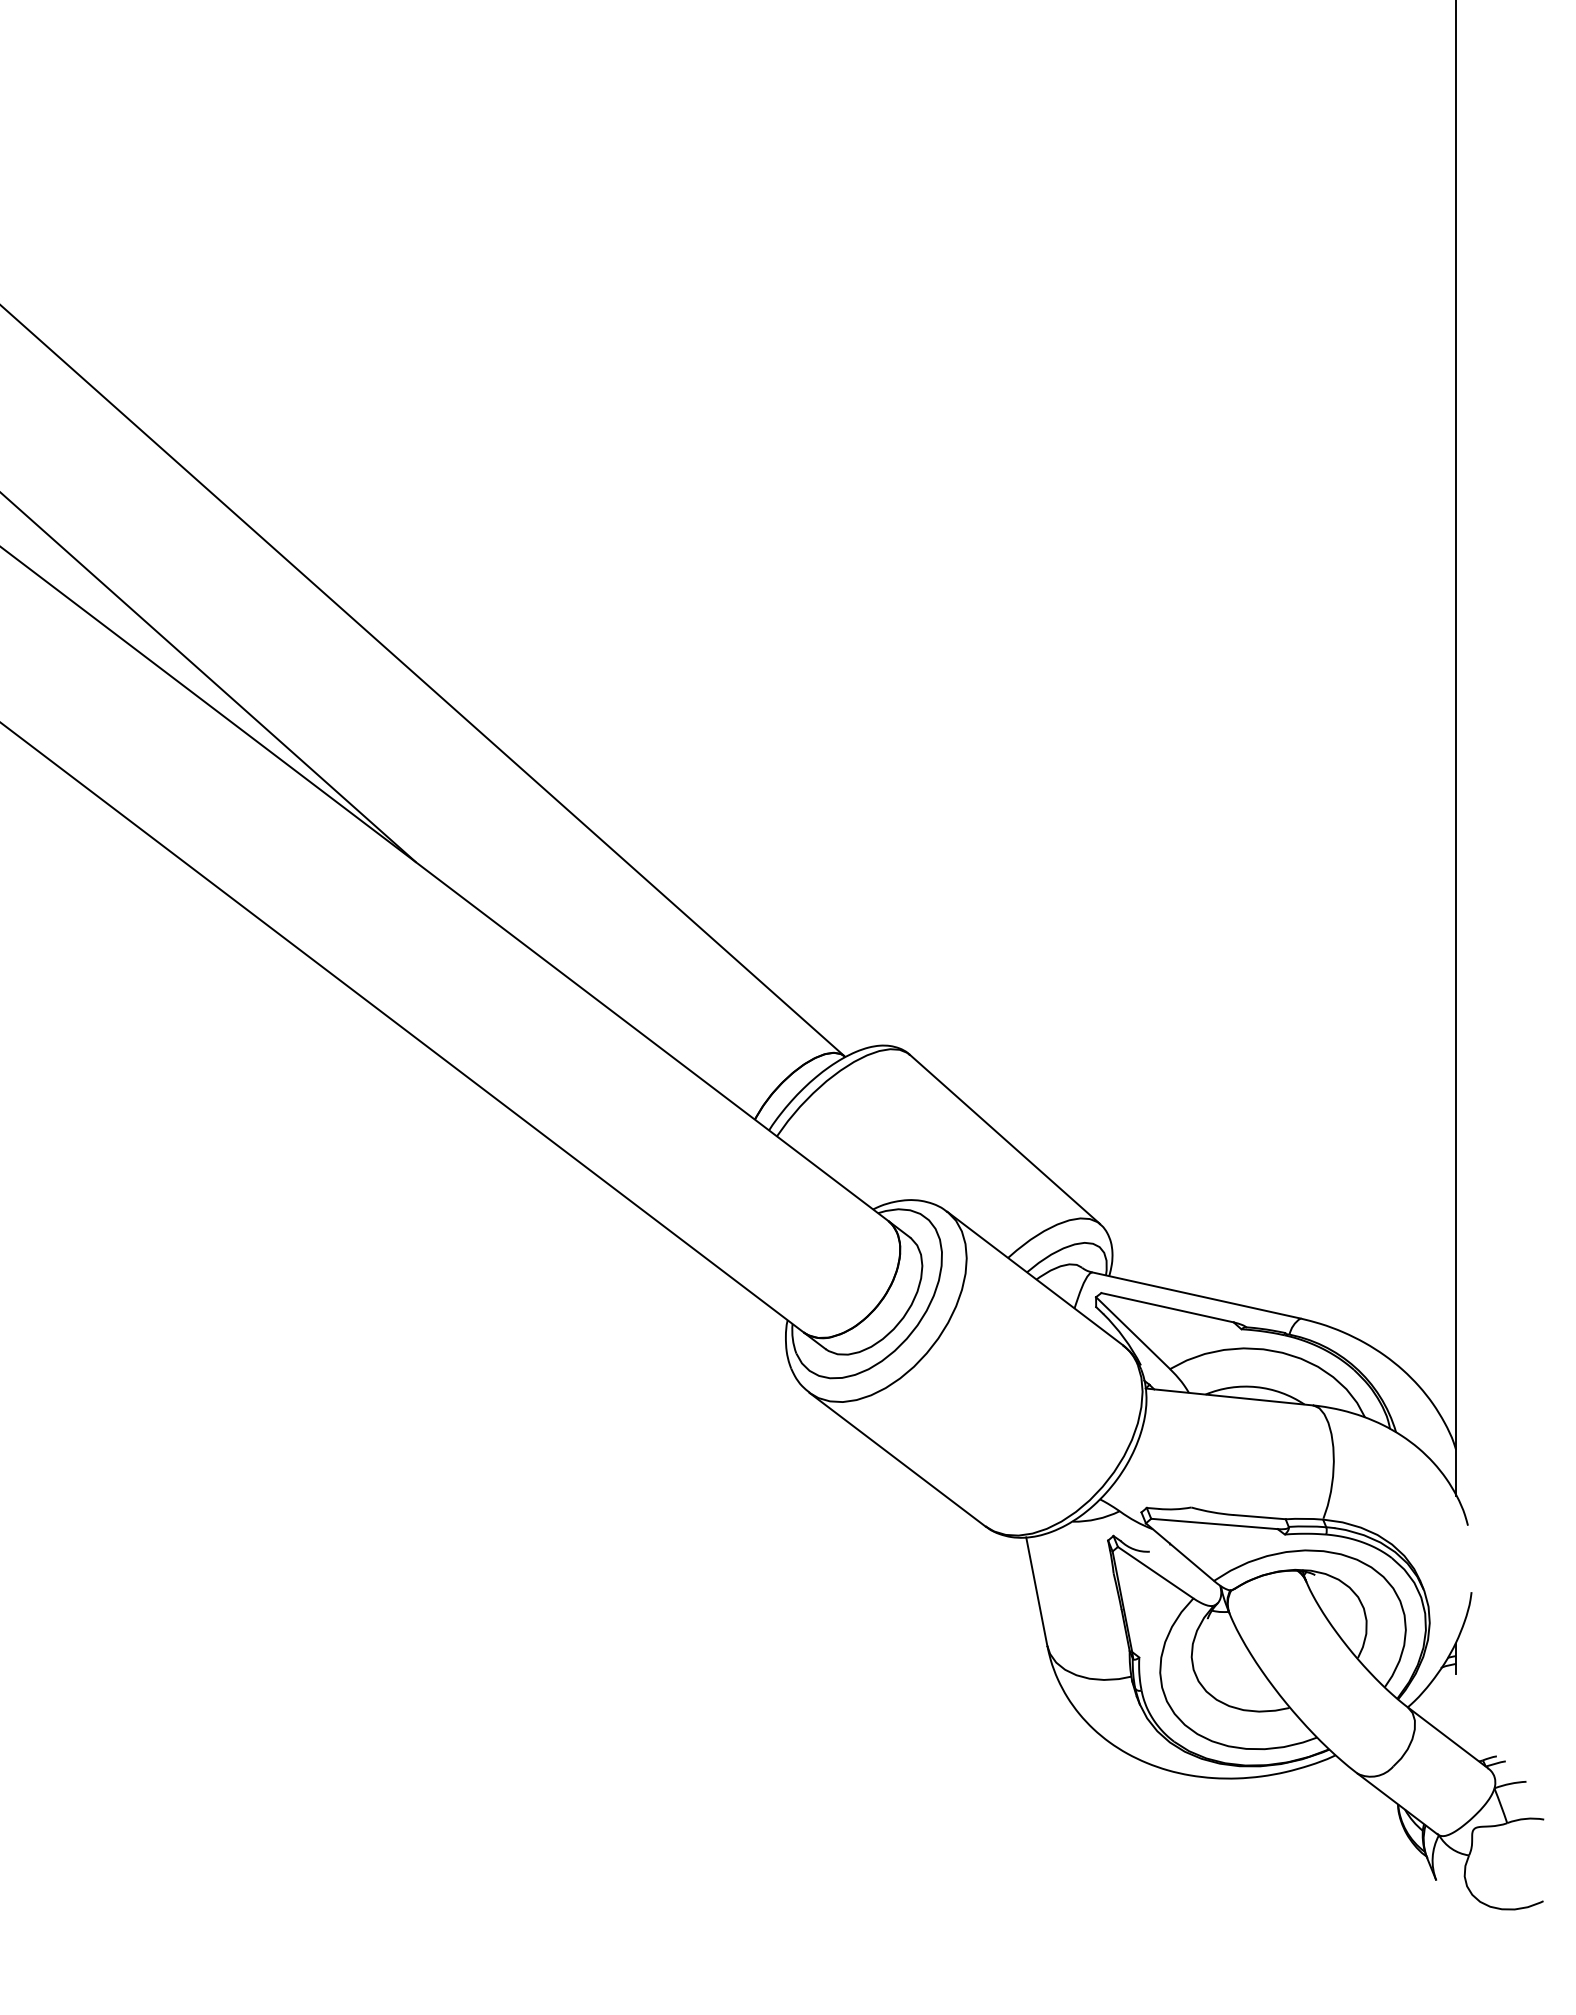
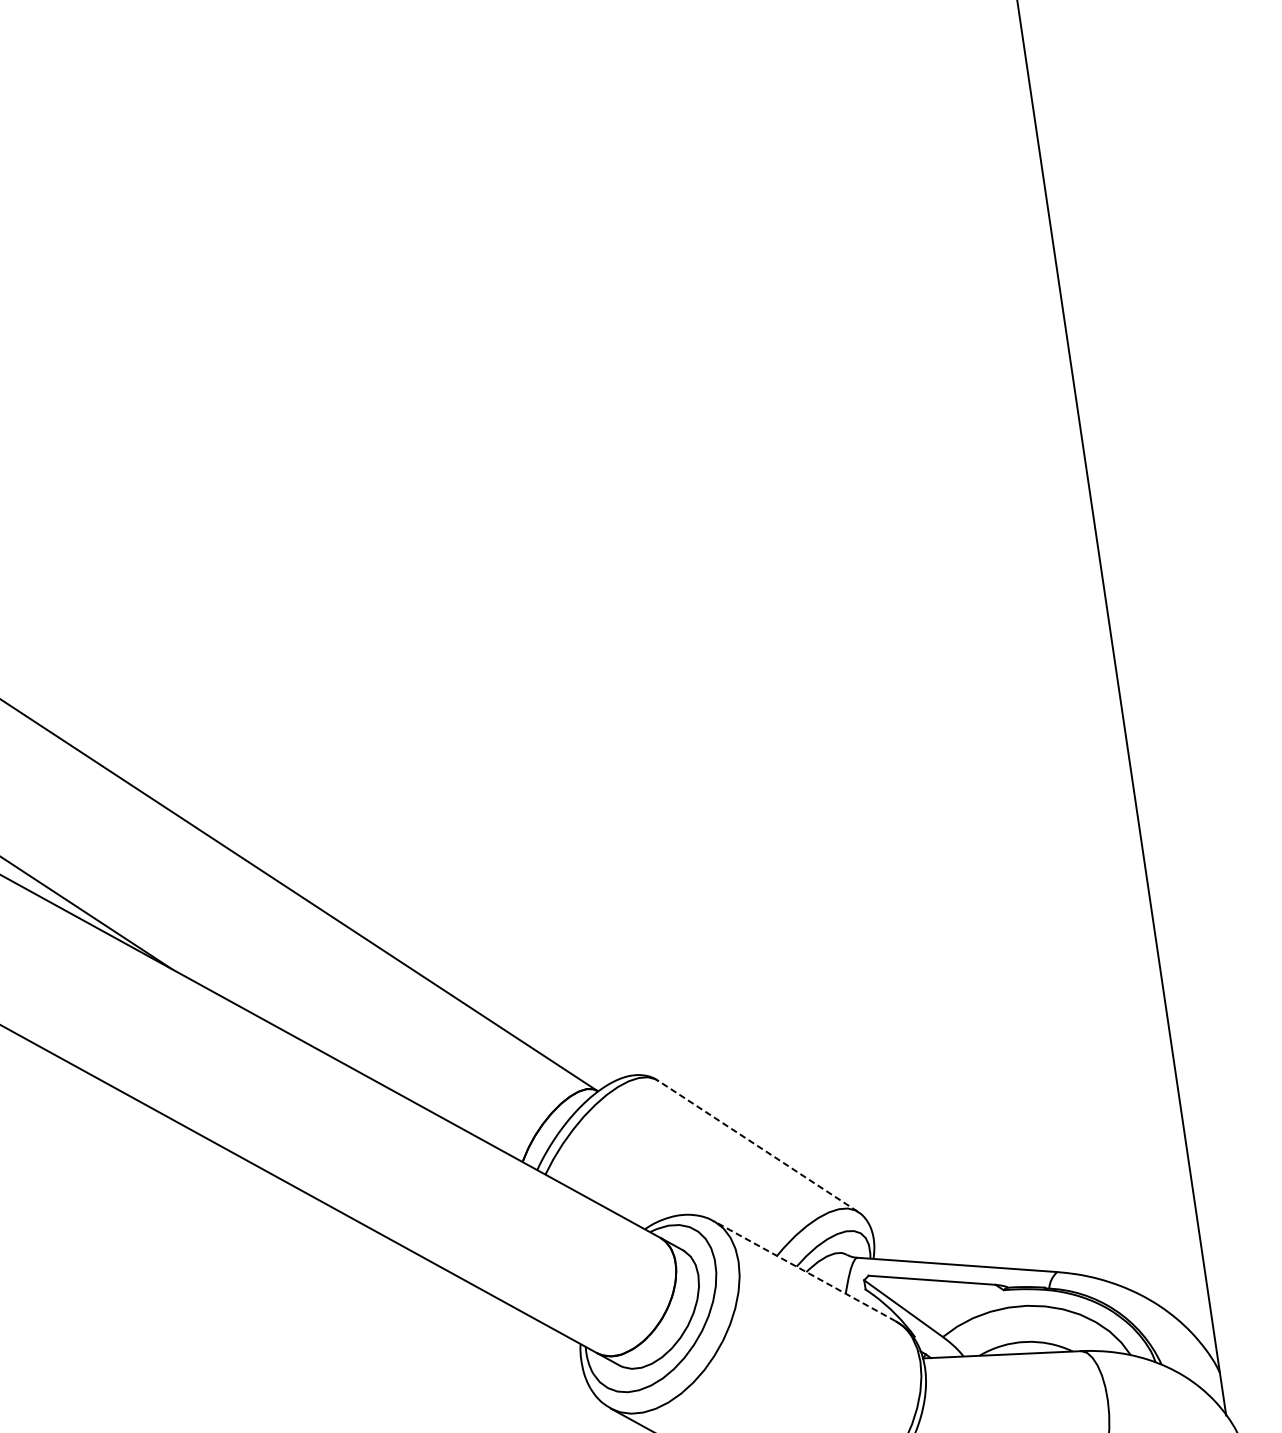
line: (1004, 1139) -> (757, 1146), solid -> dashed
line: (1034, 1278) -> (804, 1271), solid -> dashed

